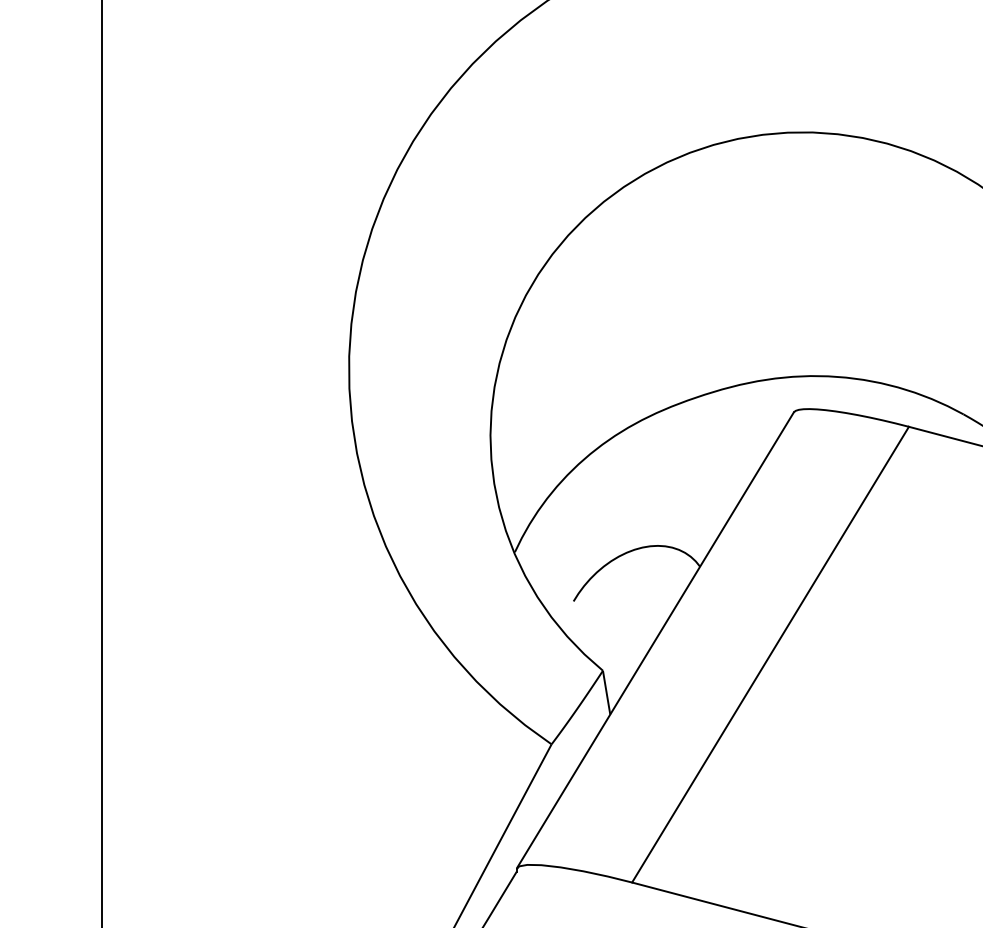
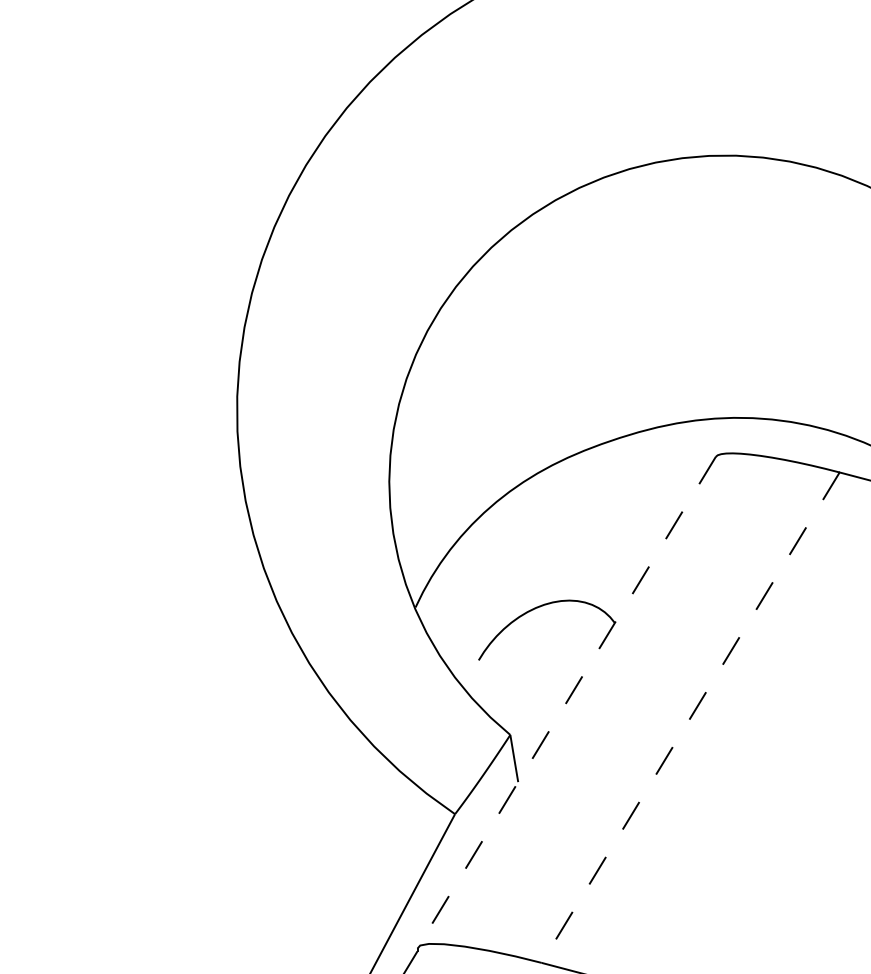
line: (655, 639) -> (566, 701), solid -> dashed
line: (770, 654) -> (690, 717), solid -> dashed

